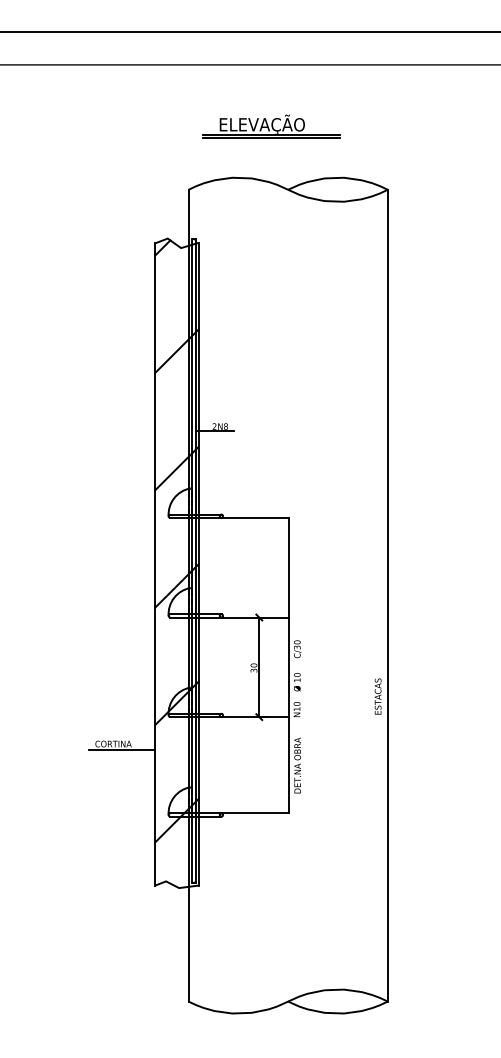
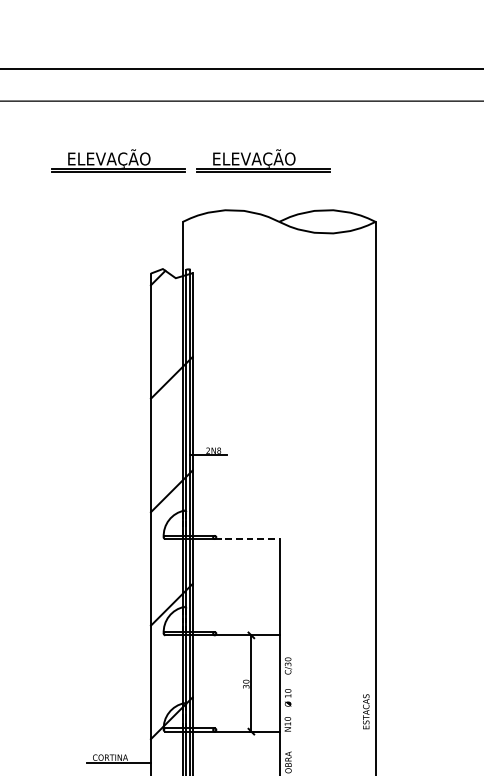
part: (121, 126) -> (118, 160), added
line: (254, 517) -> (246, 538), solid -> dashed

